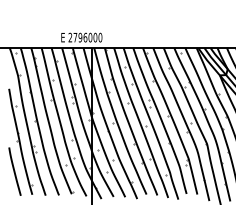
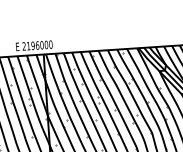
text: (75, 37) -> (28, 46), 2796000 -> 2196000

